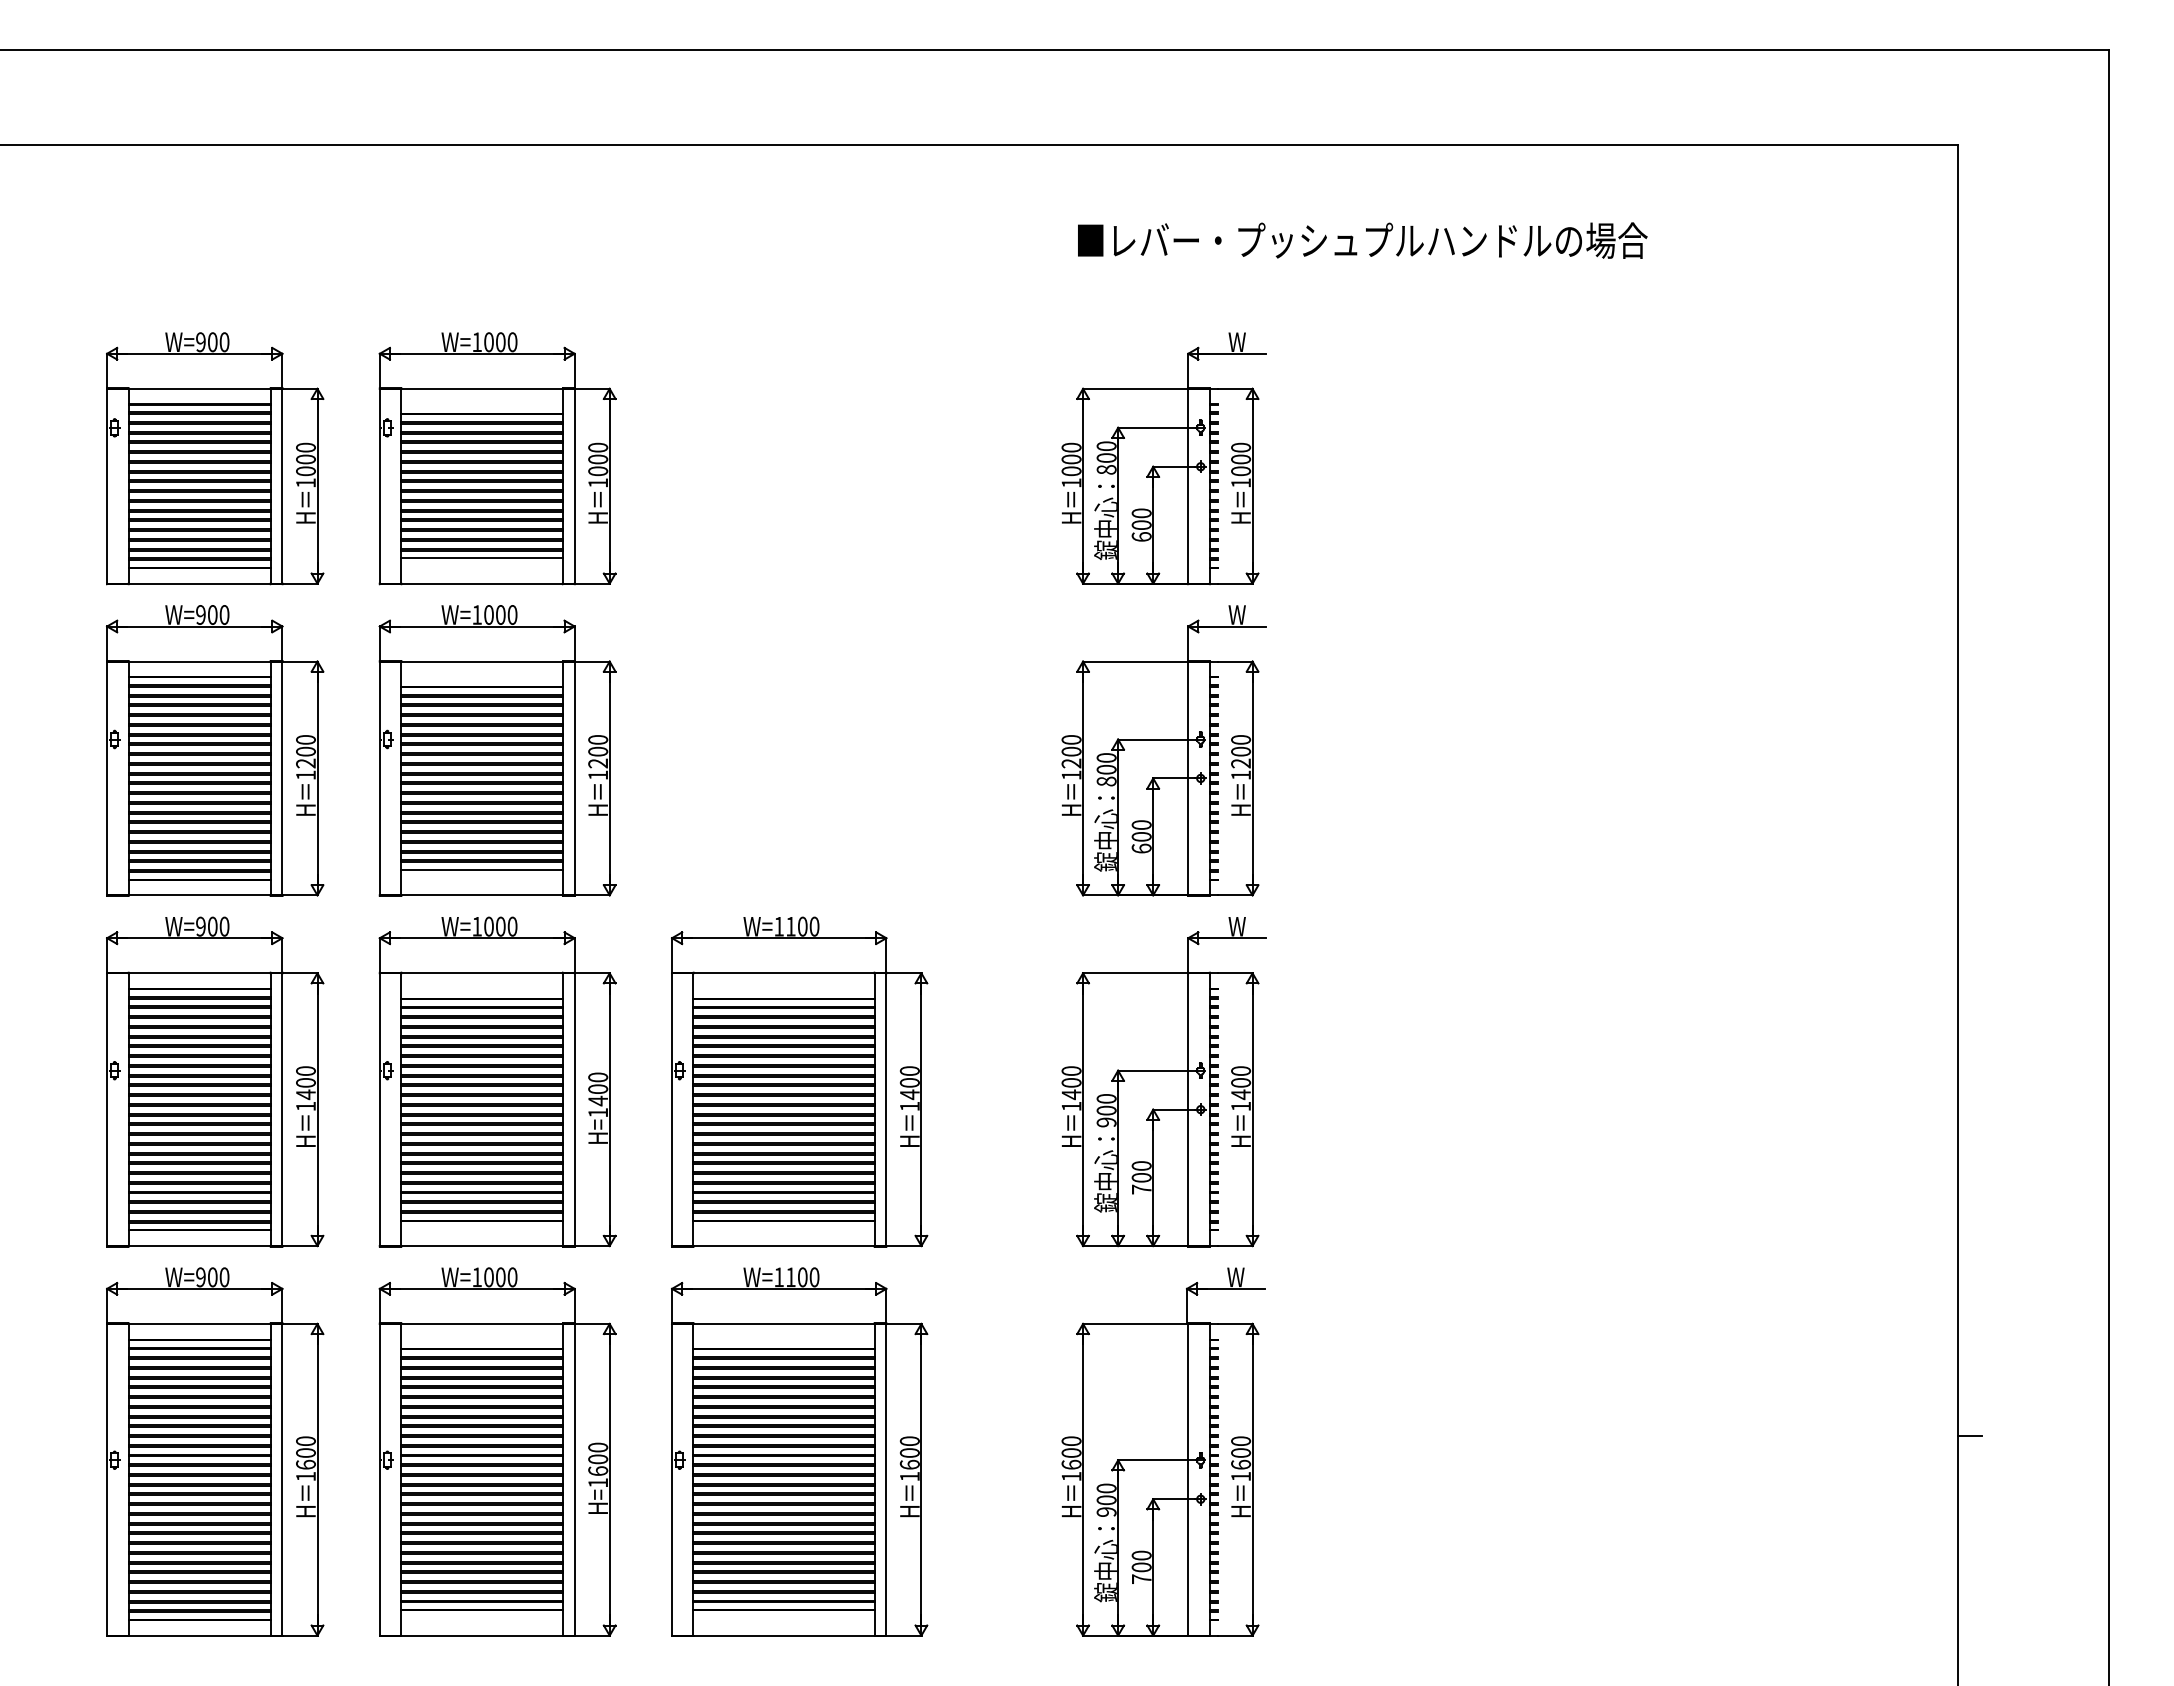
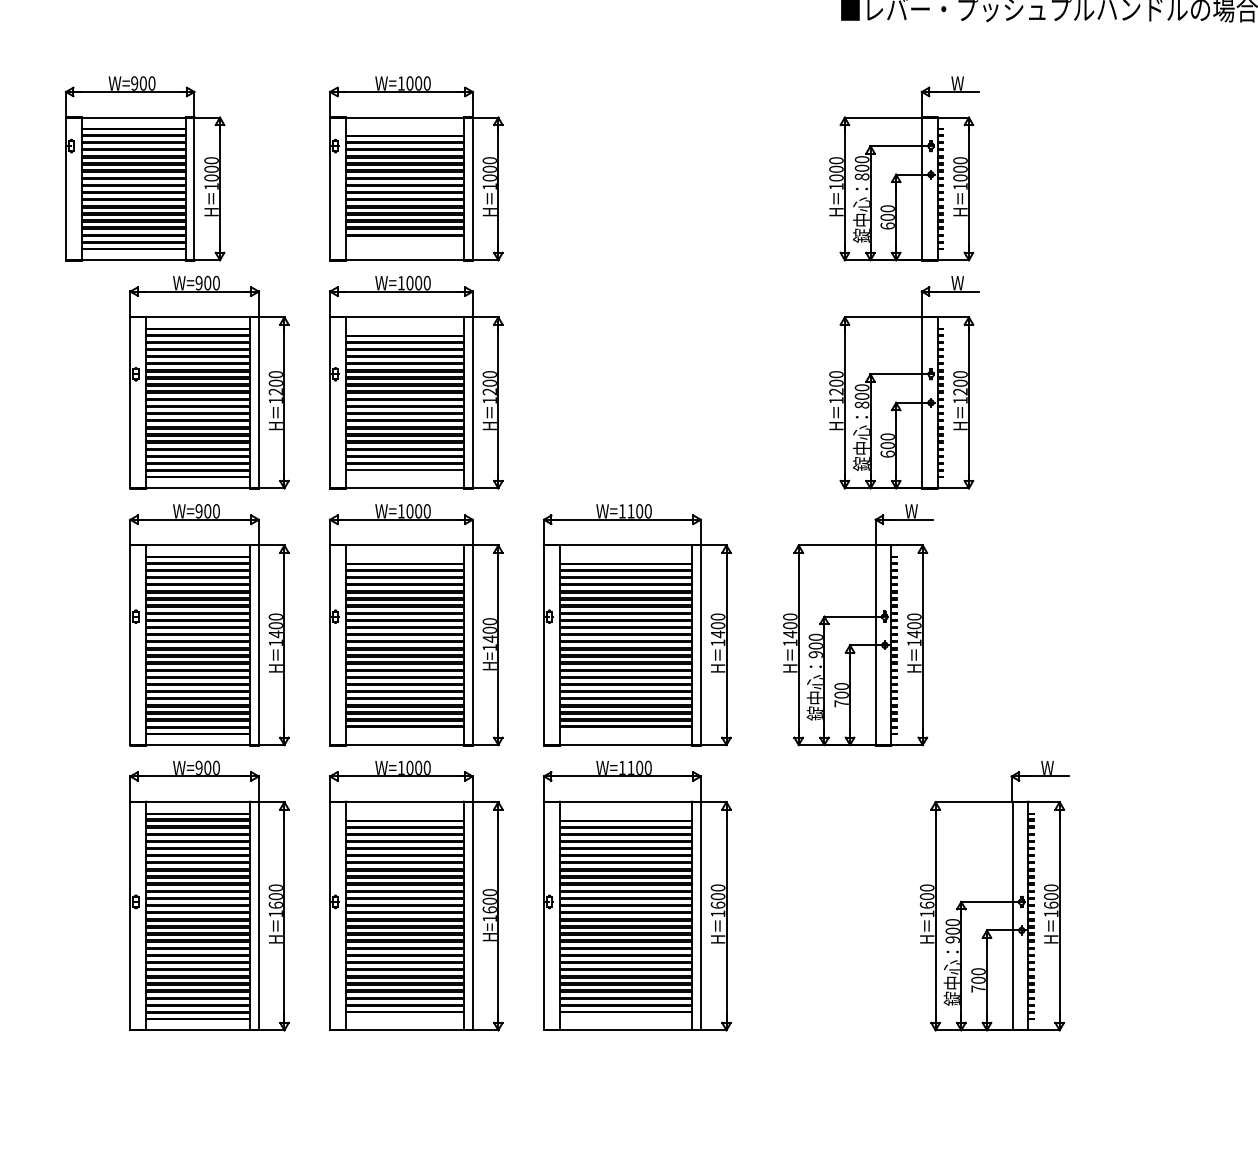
part: (215, 458) -> (145, 168), moved
line: (481, 558) -> (404, 241), removed
part: (1163, 1082) -> (857, 625), moved
part: (1163, 1451) -> (994, 895), moved

